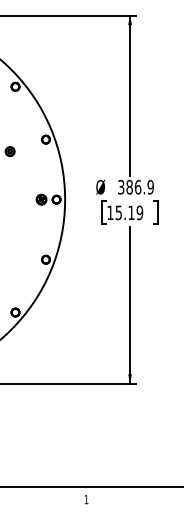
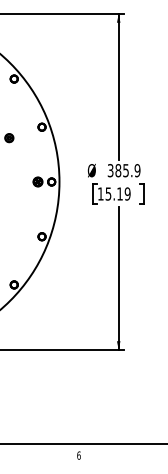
text: (137, 187) -> (125, 170), 386.9 -> 385.9
text: (86, 499) -> (78, 455), 1 -> 6

